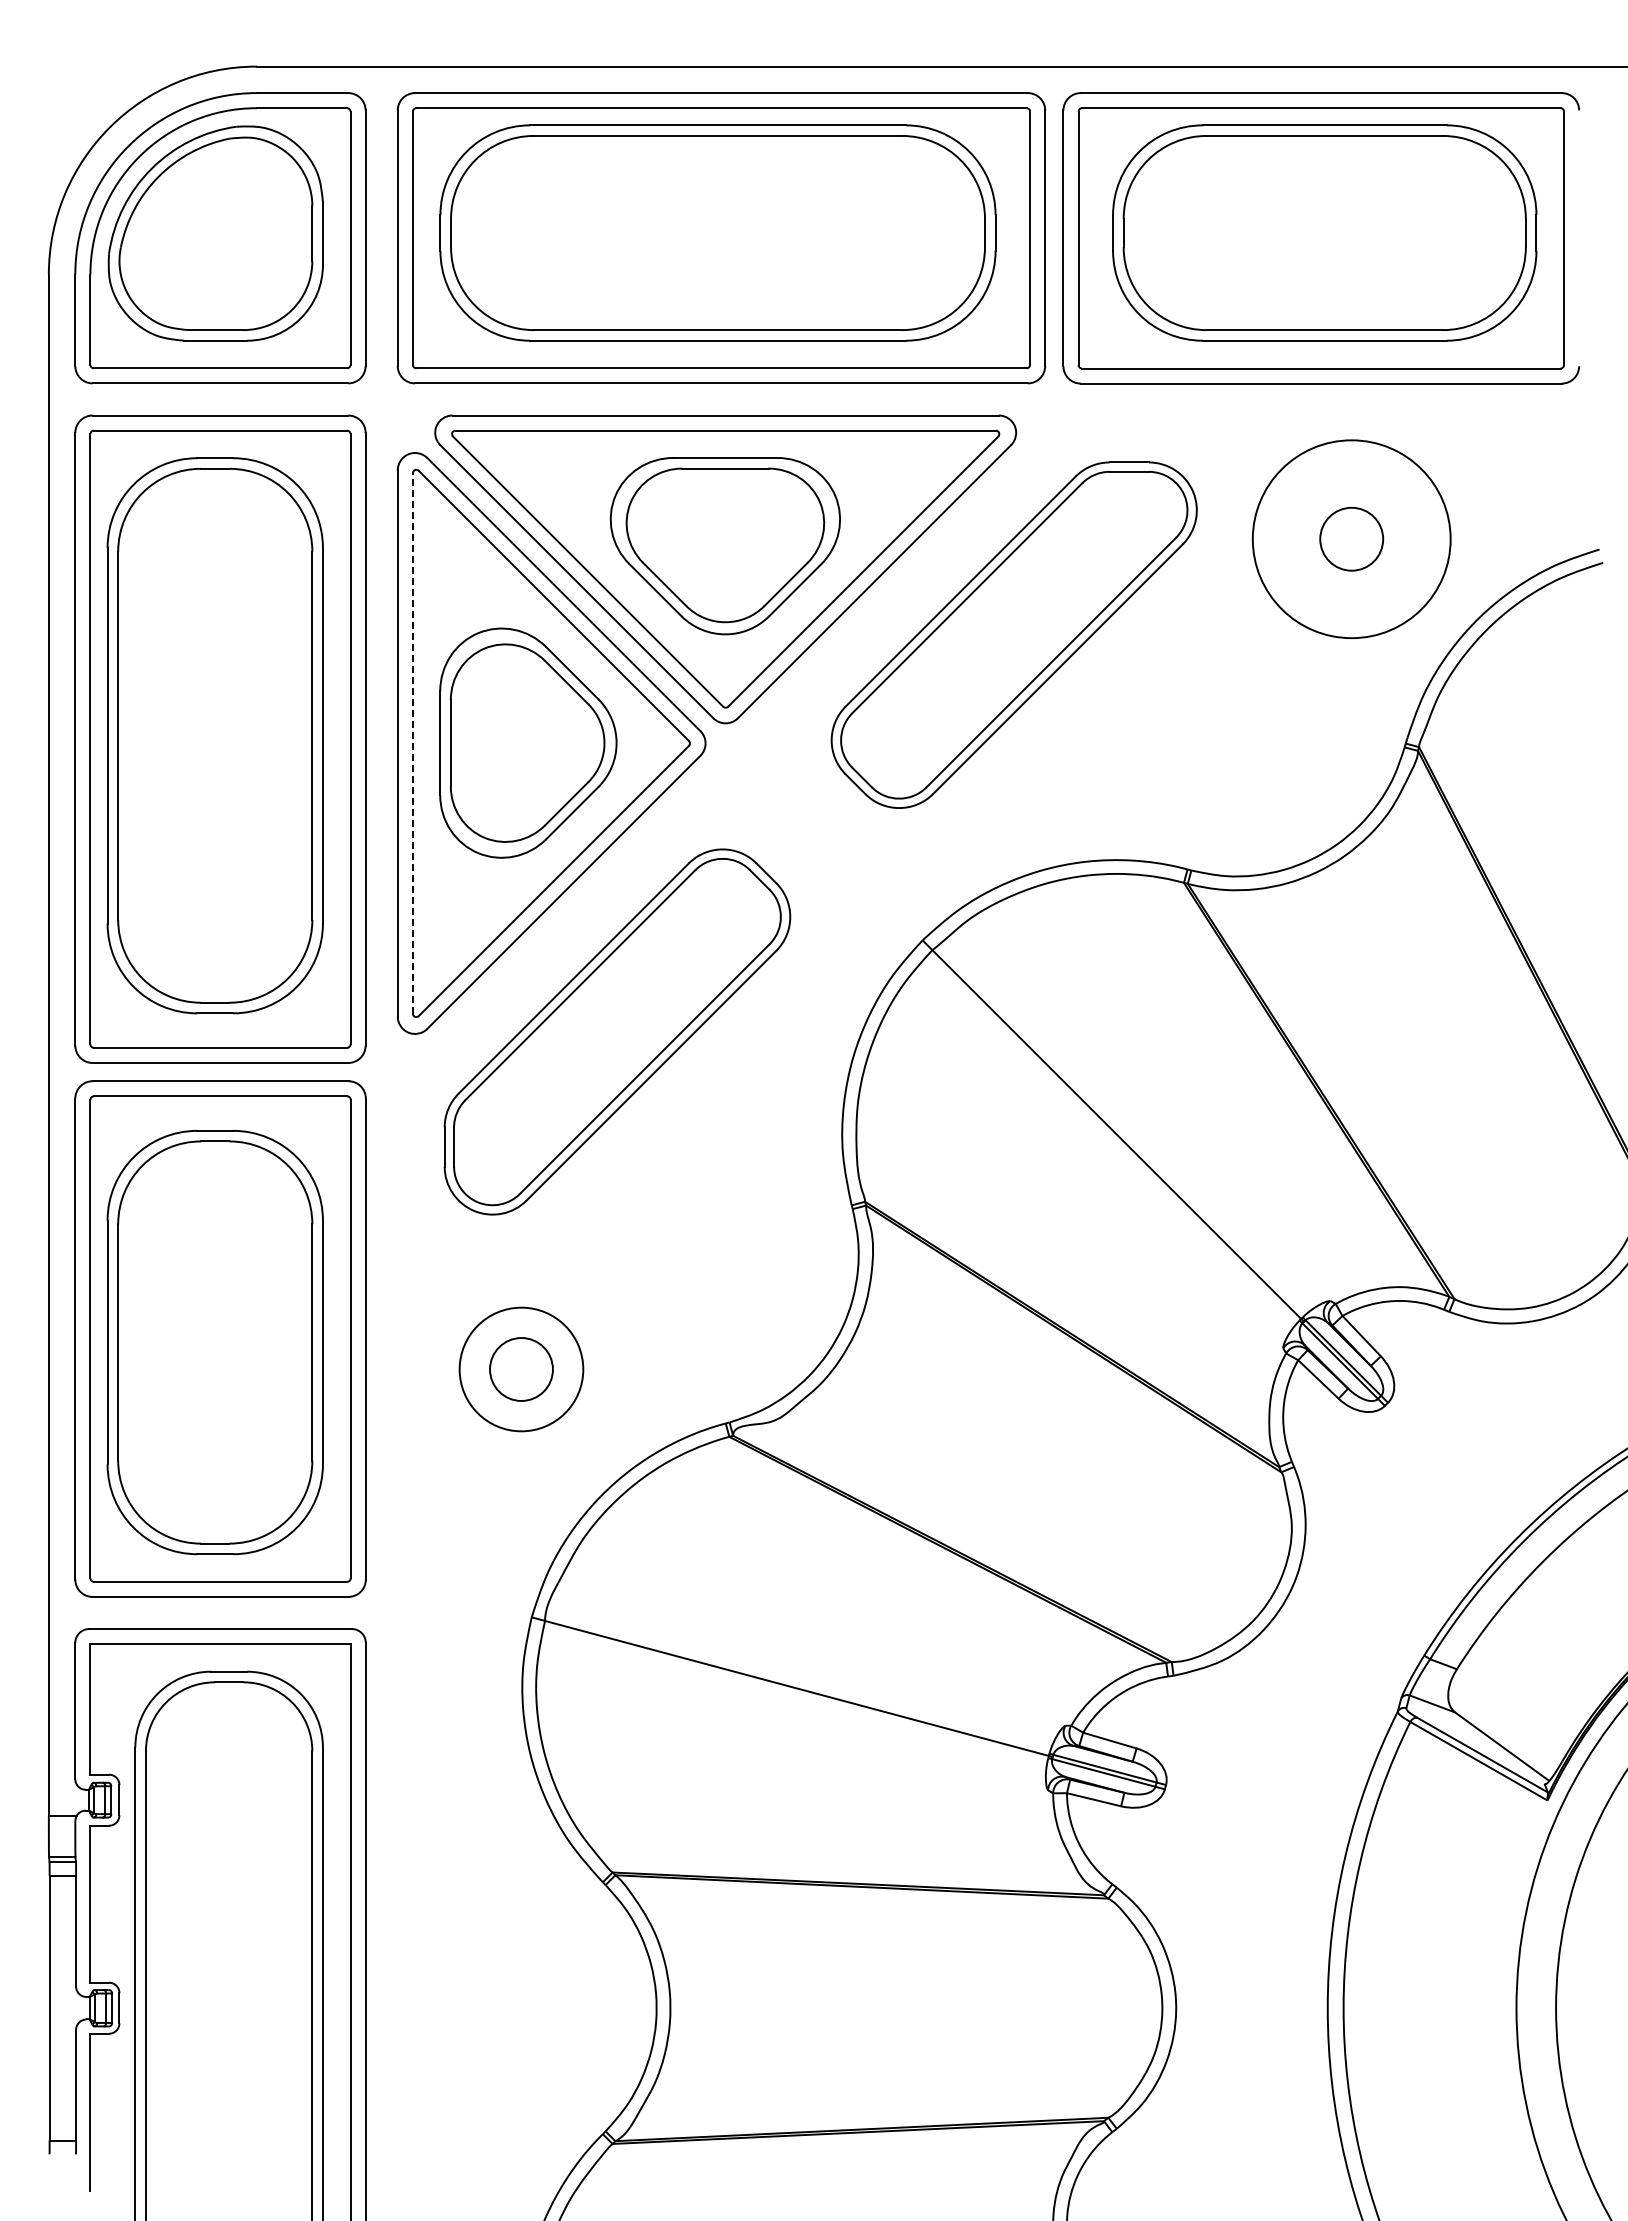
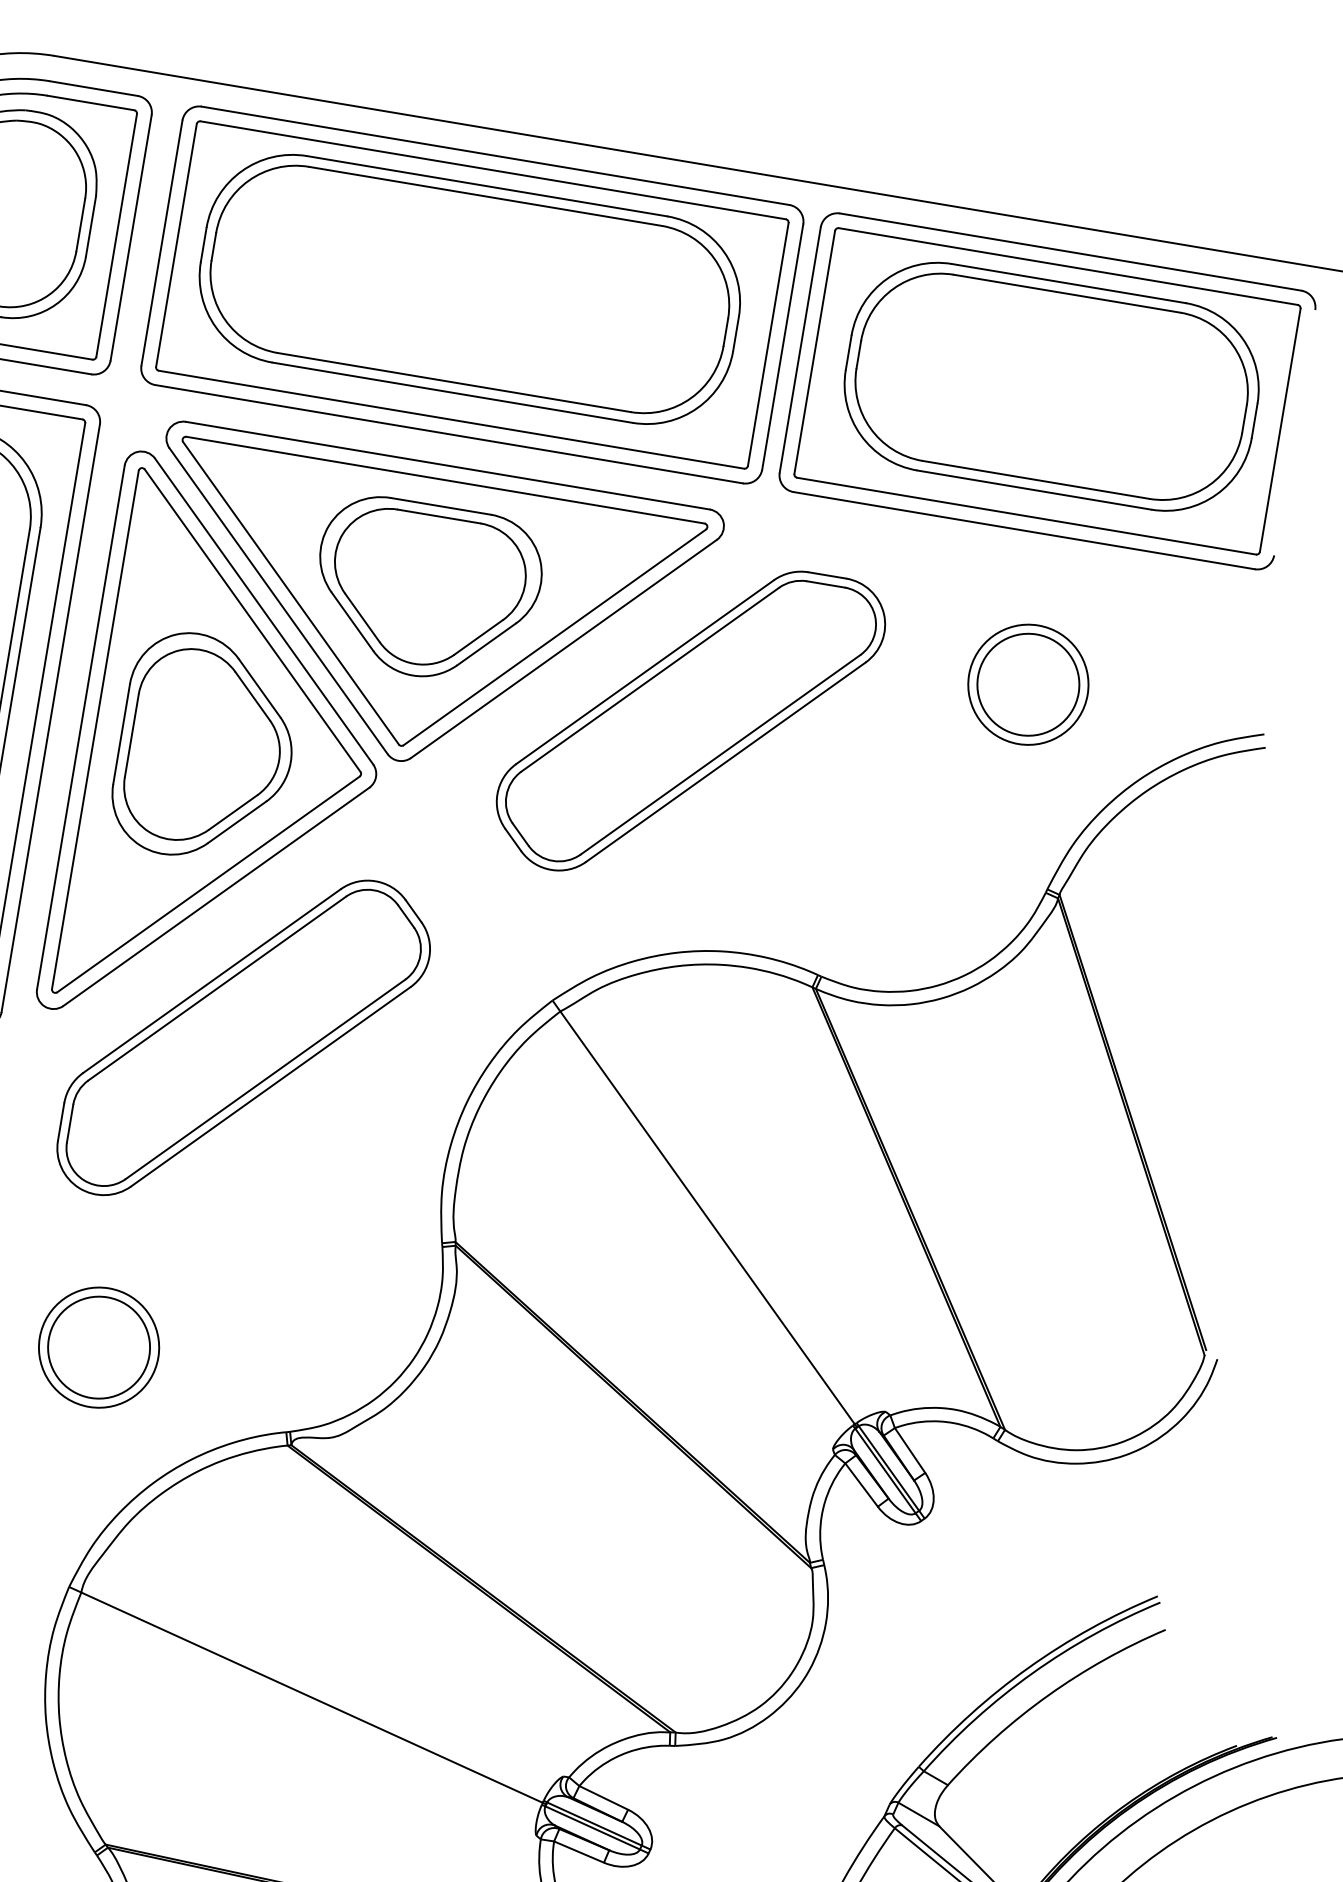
circle: (1351, 538) -> (1028, 684), size x1.67
circle: (1351, 539) -> (1028, 684), size x0.62
line: (412, 742) -> (95, 728), dashed -> solid
circle: (521, 1369) -> (99, 1347), size x1.67

